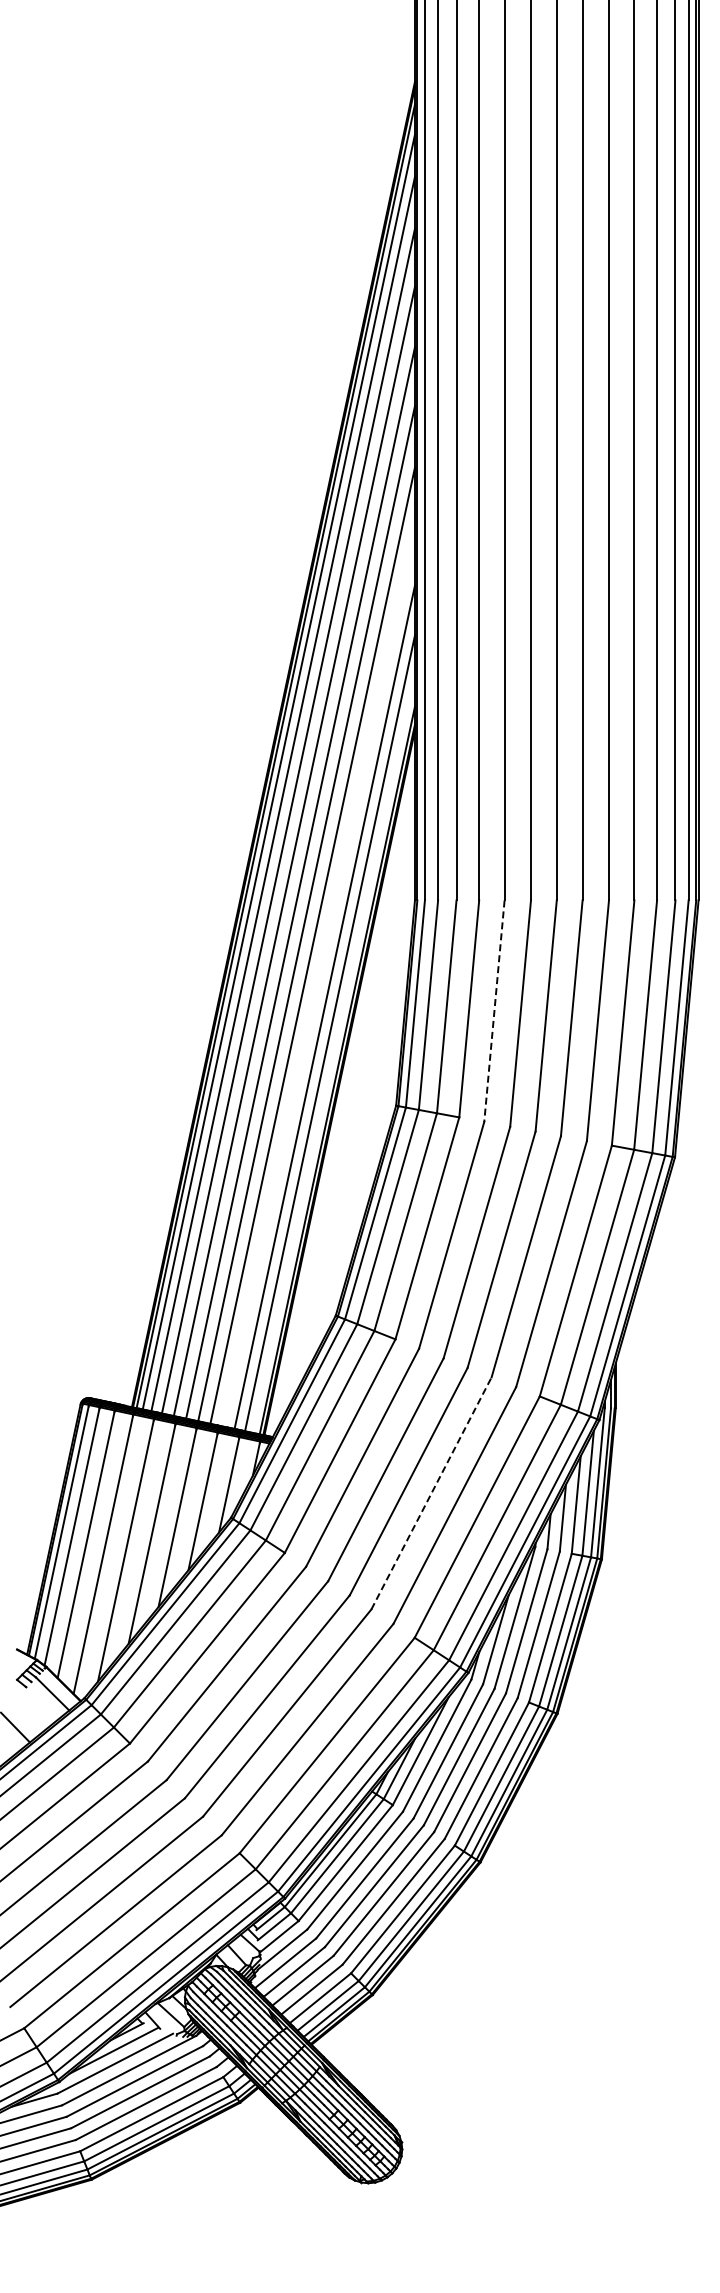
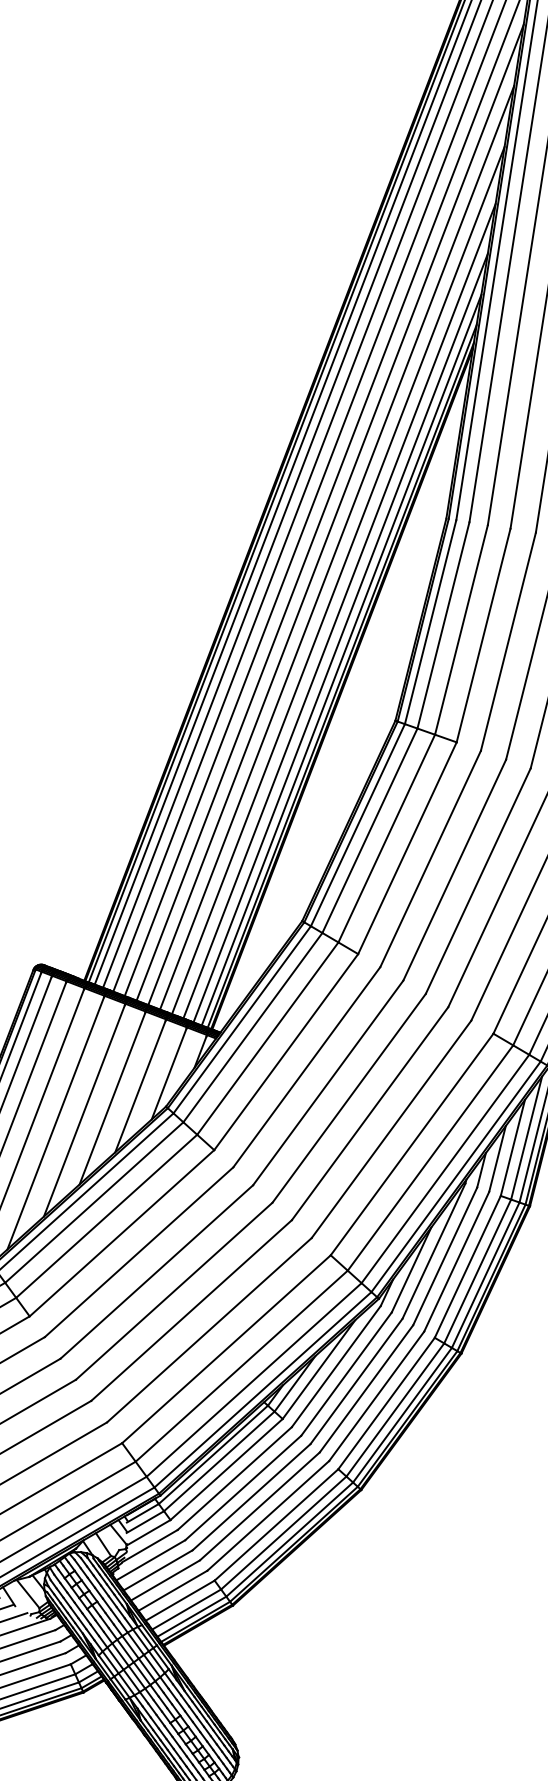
line: (318, 977) -> (337, 580), added
line: (494, 1011) -> (508, 642), dashed -> solid
line: (333, 1054) -> (340, 659), added
line: (431, 1493) -> (370, 1113), dashed -> solid

